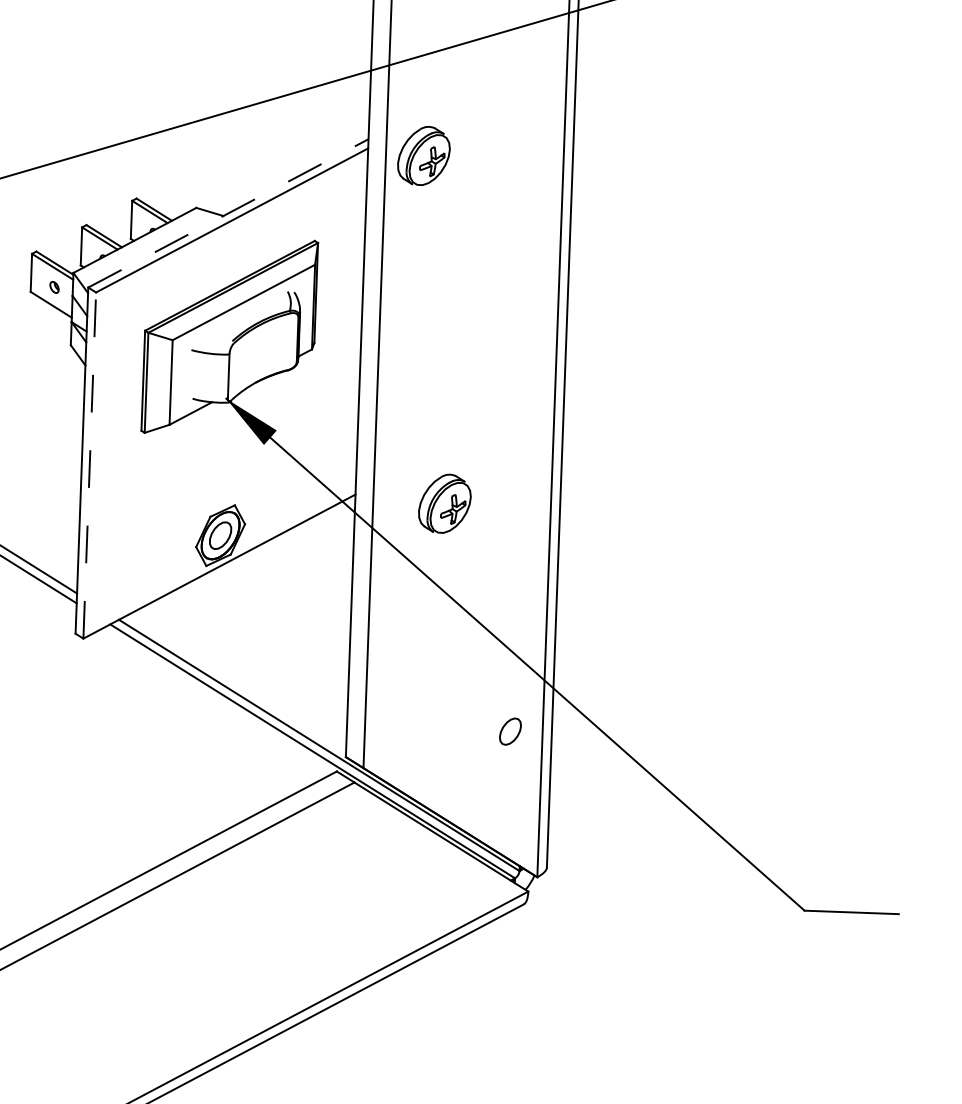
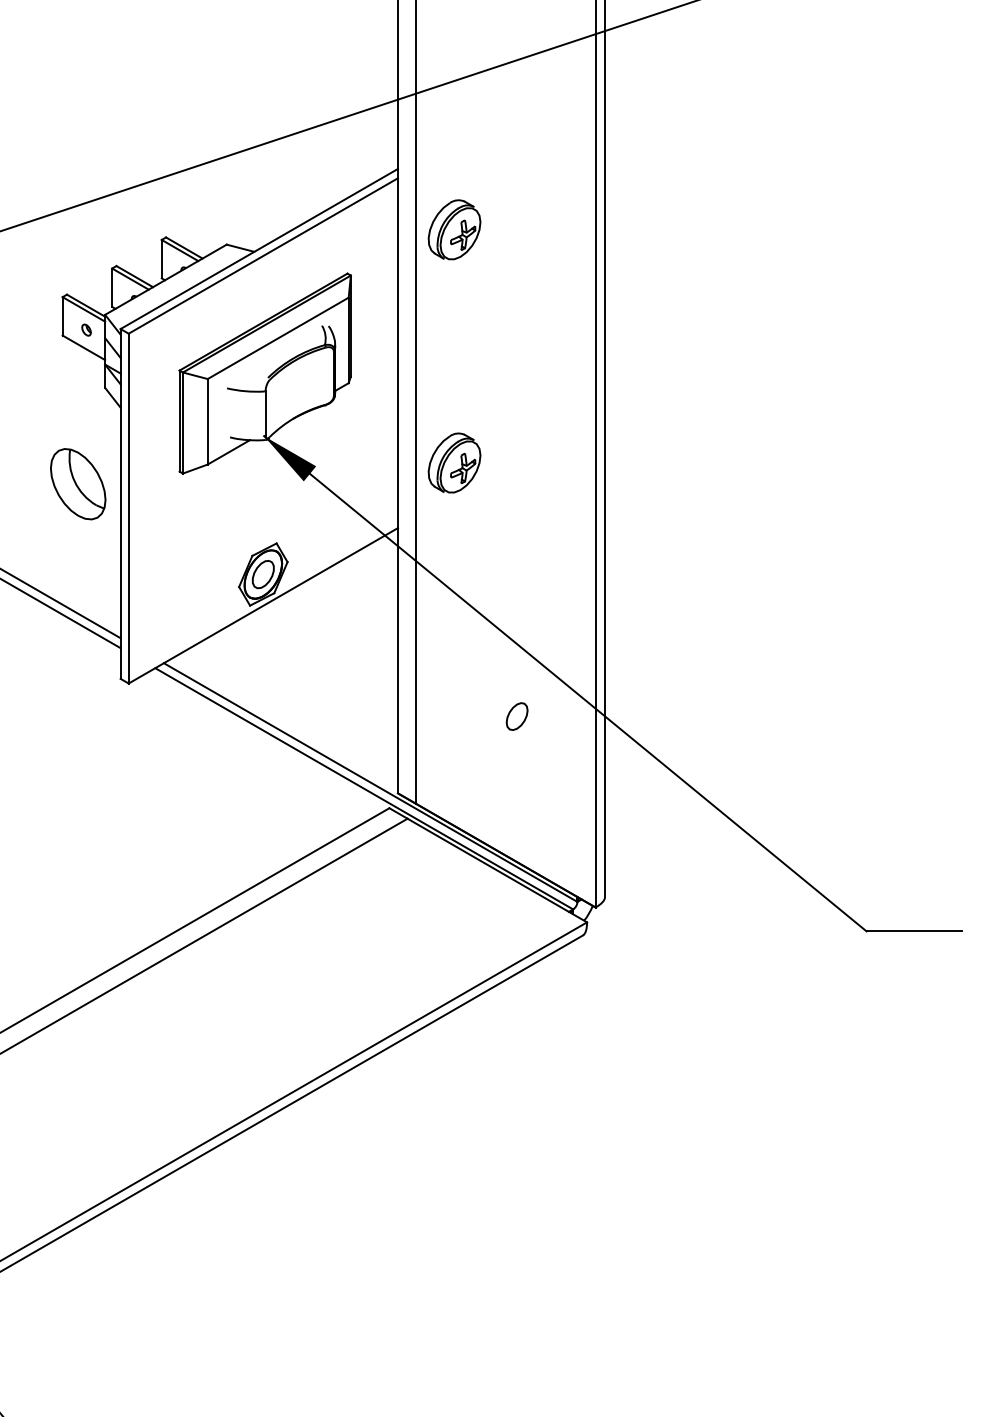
part: (423, 155) -> (454, 229), moved
line: (228, 212) -> (259, 248), dashed -> solid
part: (40, 439) -> (78, 484), added
line: (89, 465) -> (128, 508), dashed -> solid
part: (444, 503) -> (454, 462), moved
part: (509, 731) -> (516, 716), moved

